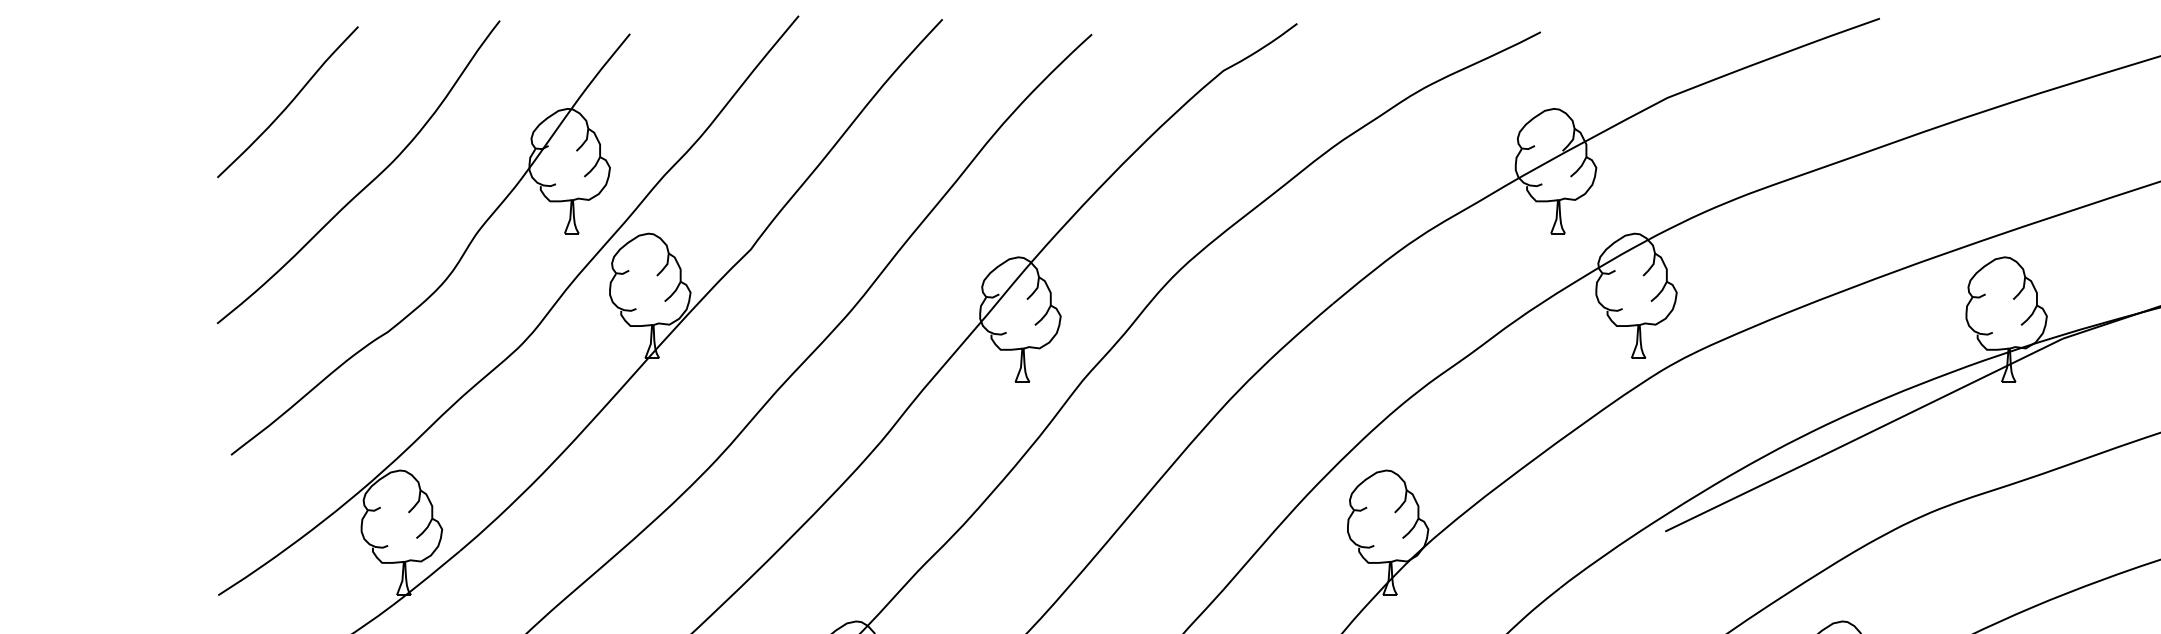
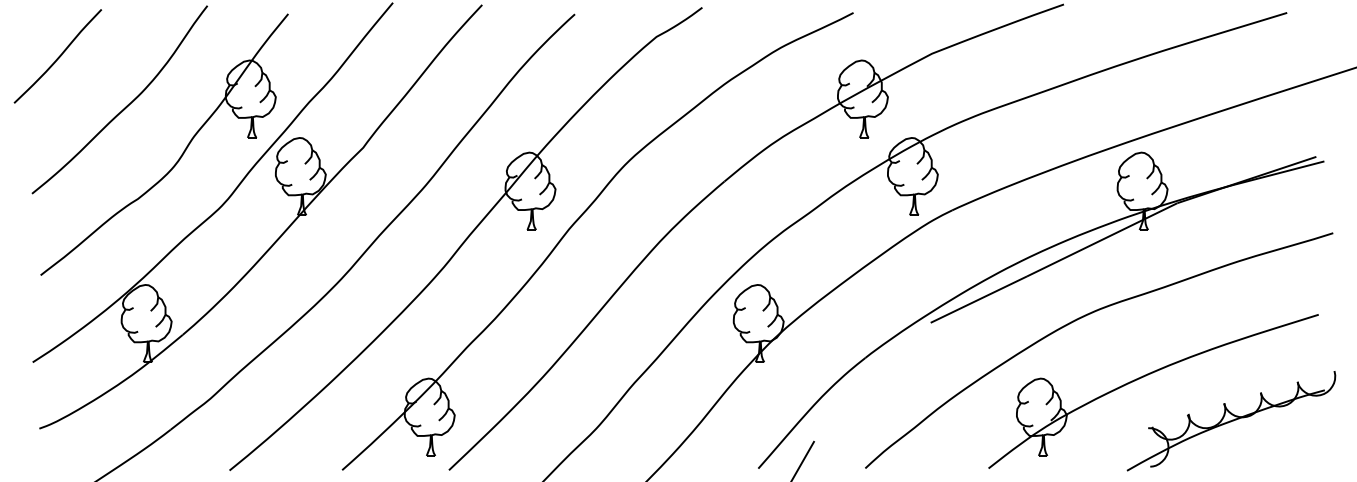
curve: (288, 102) -> (58, 56), moved

